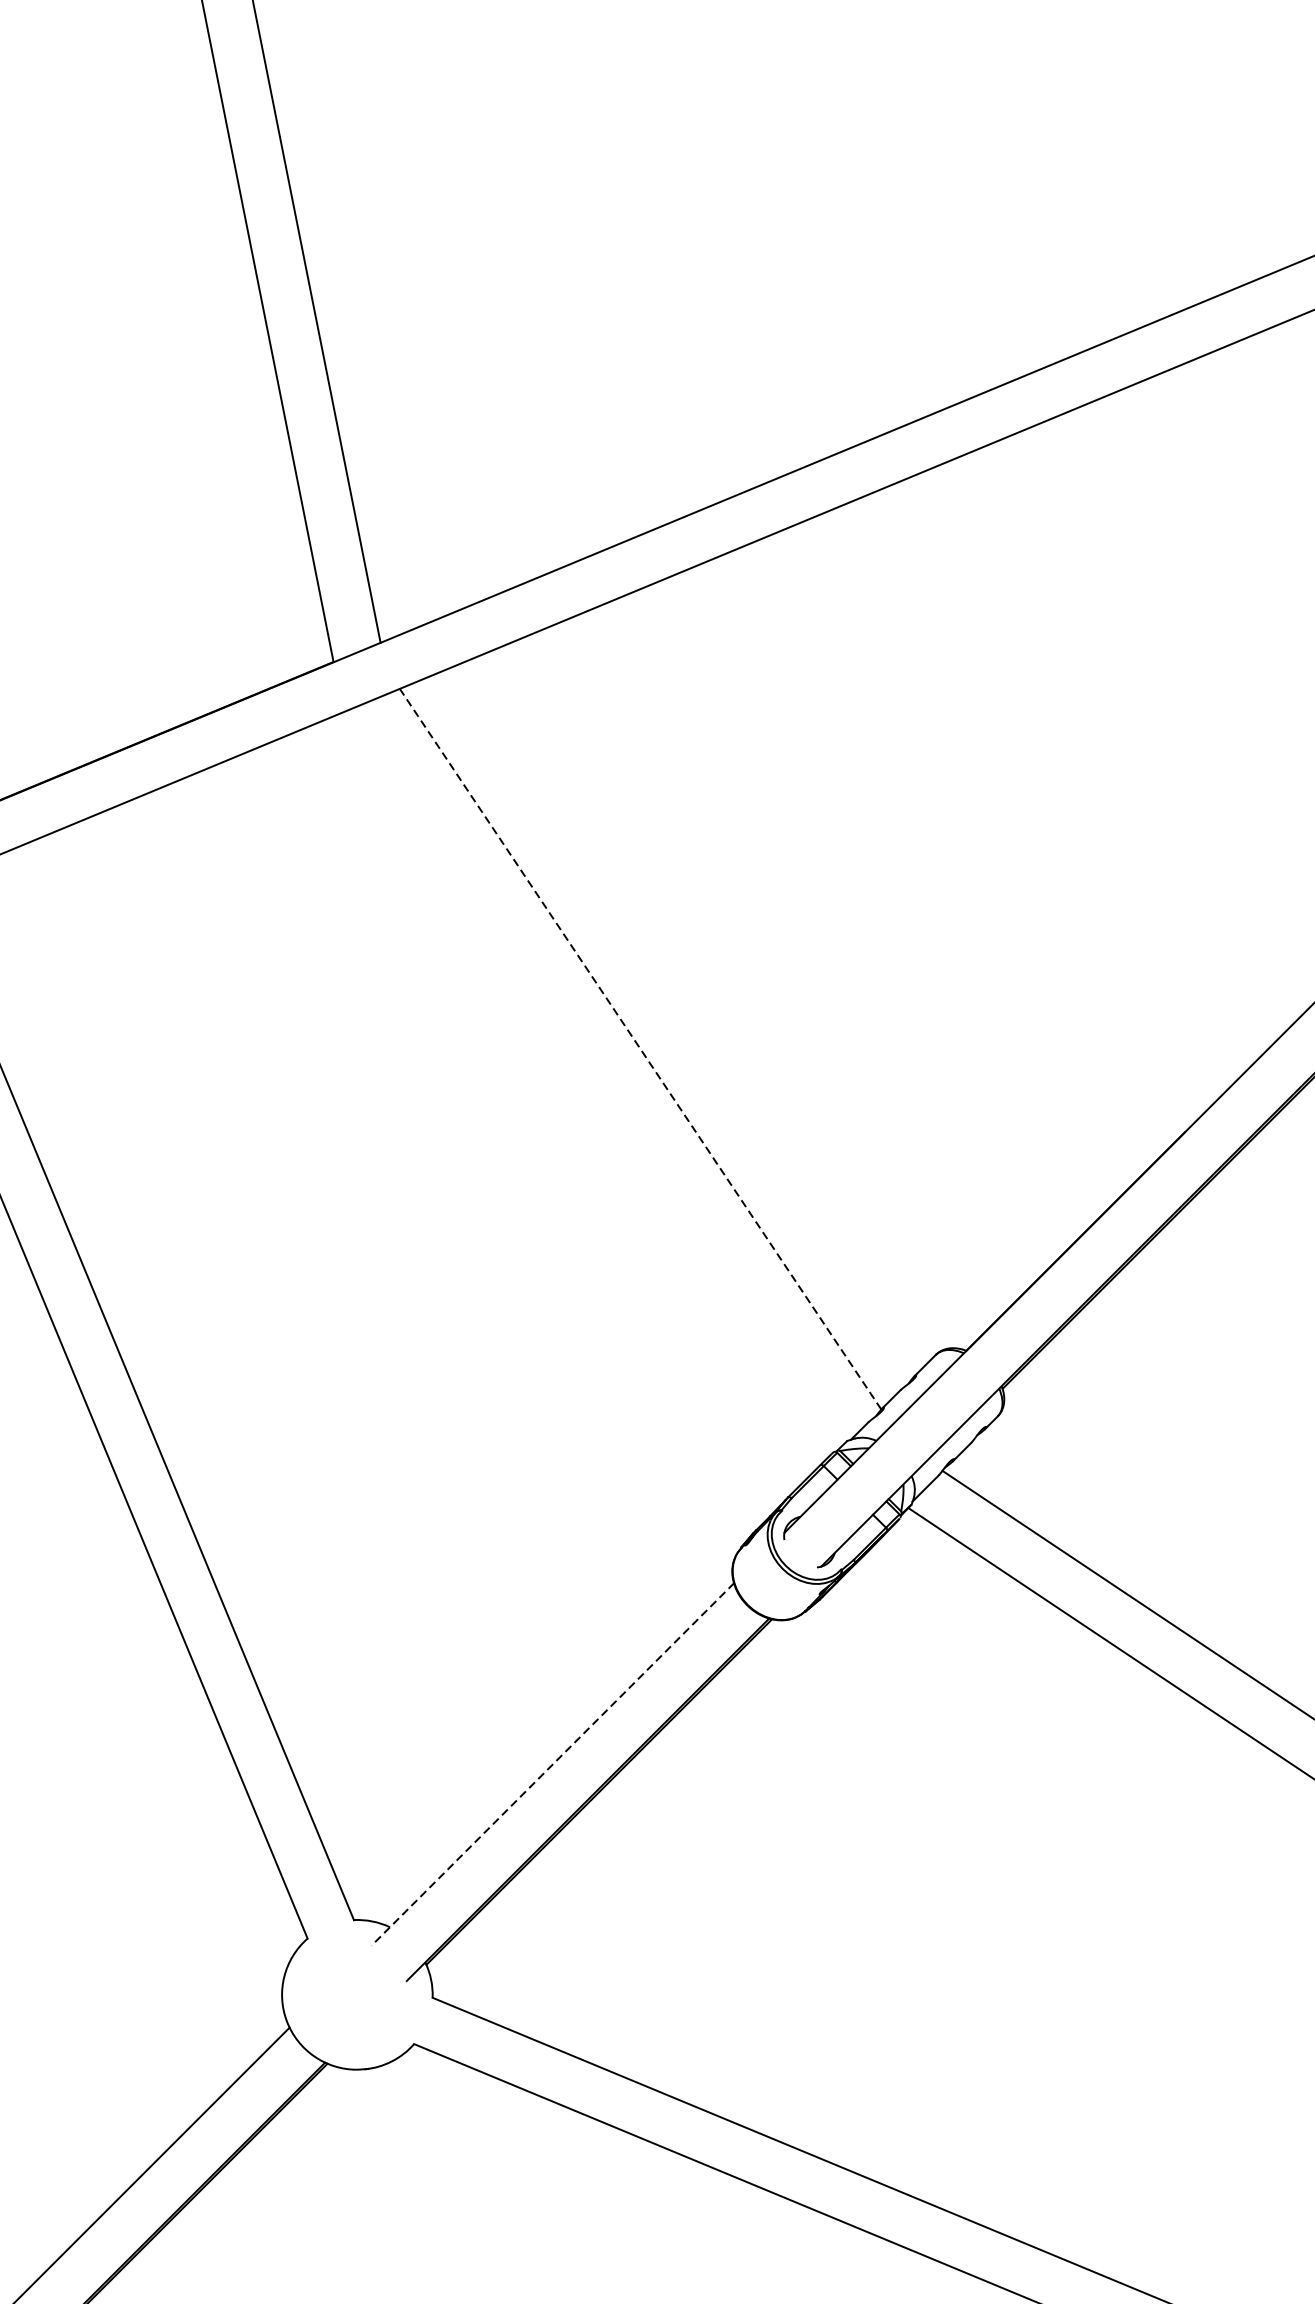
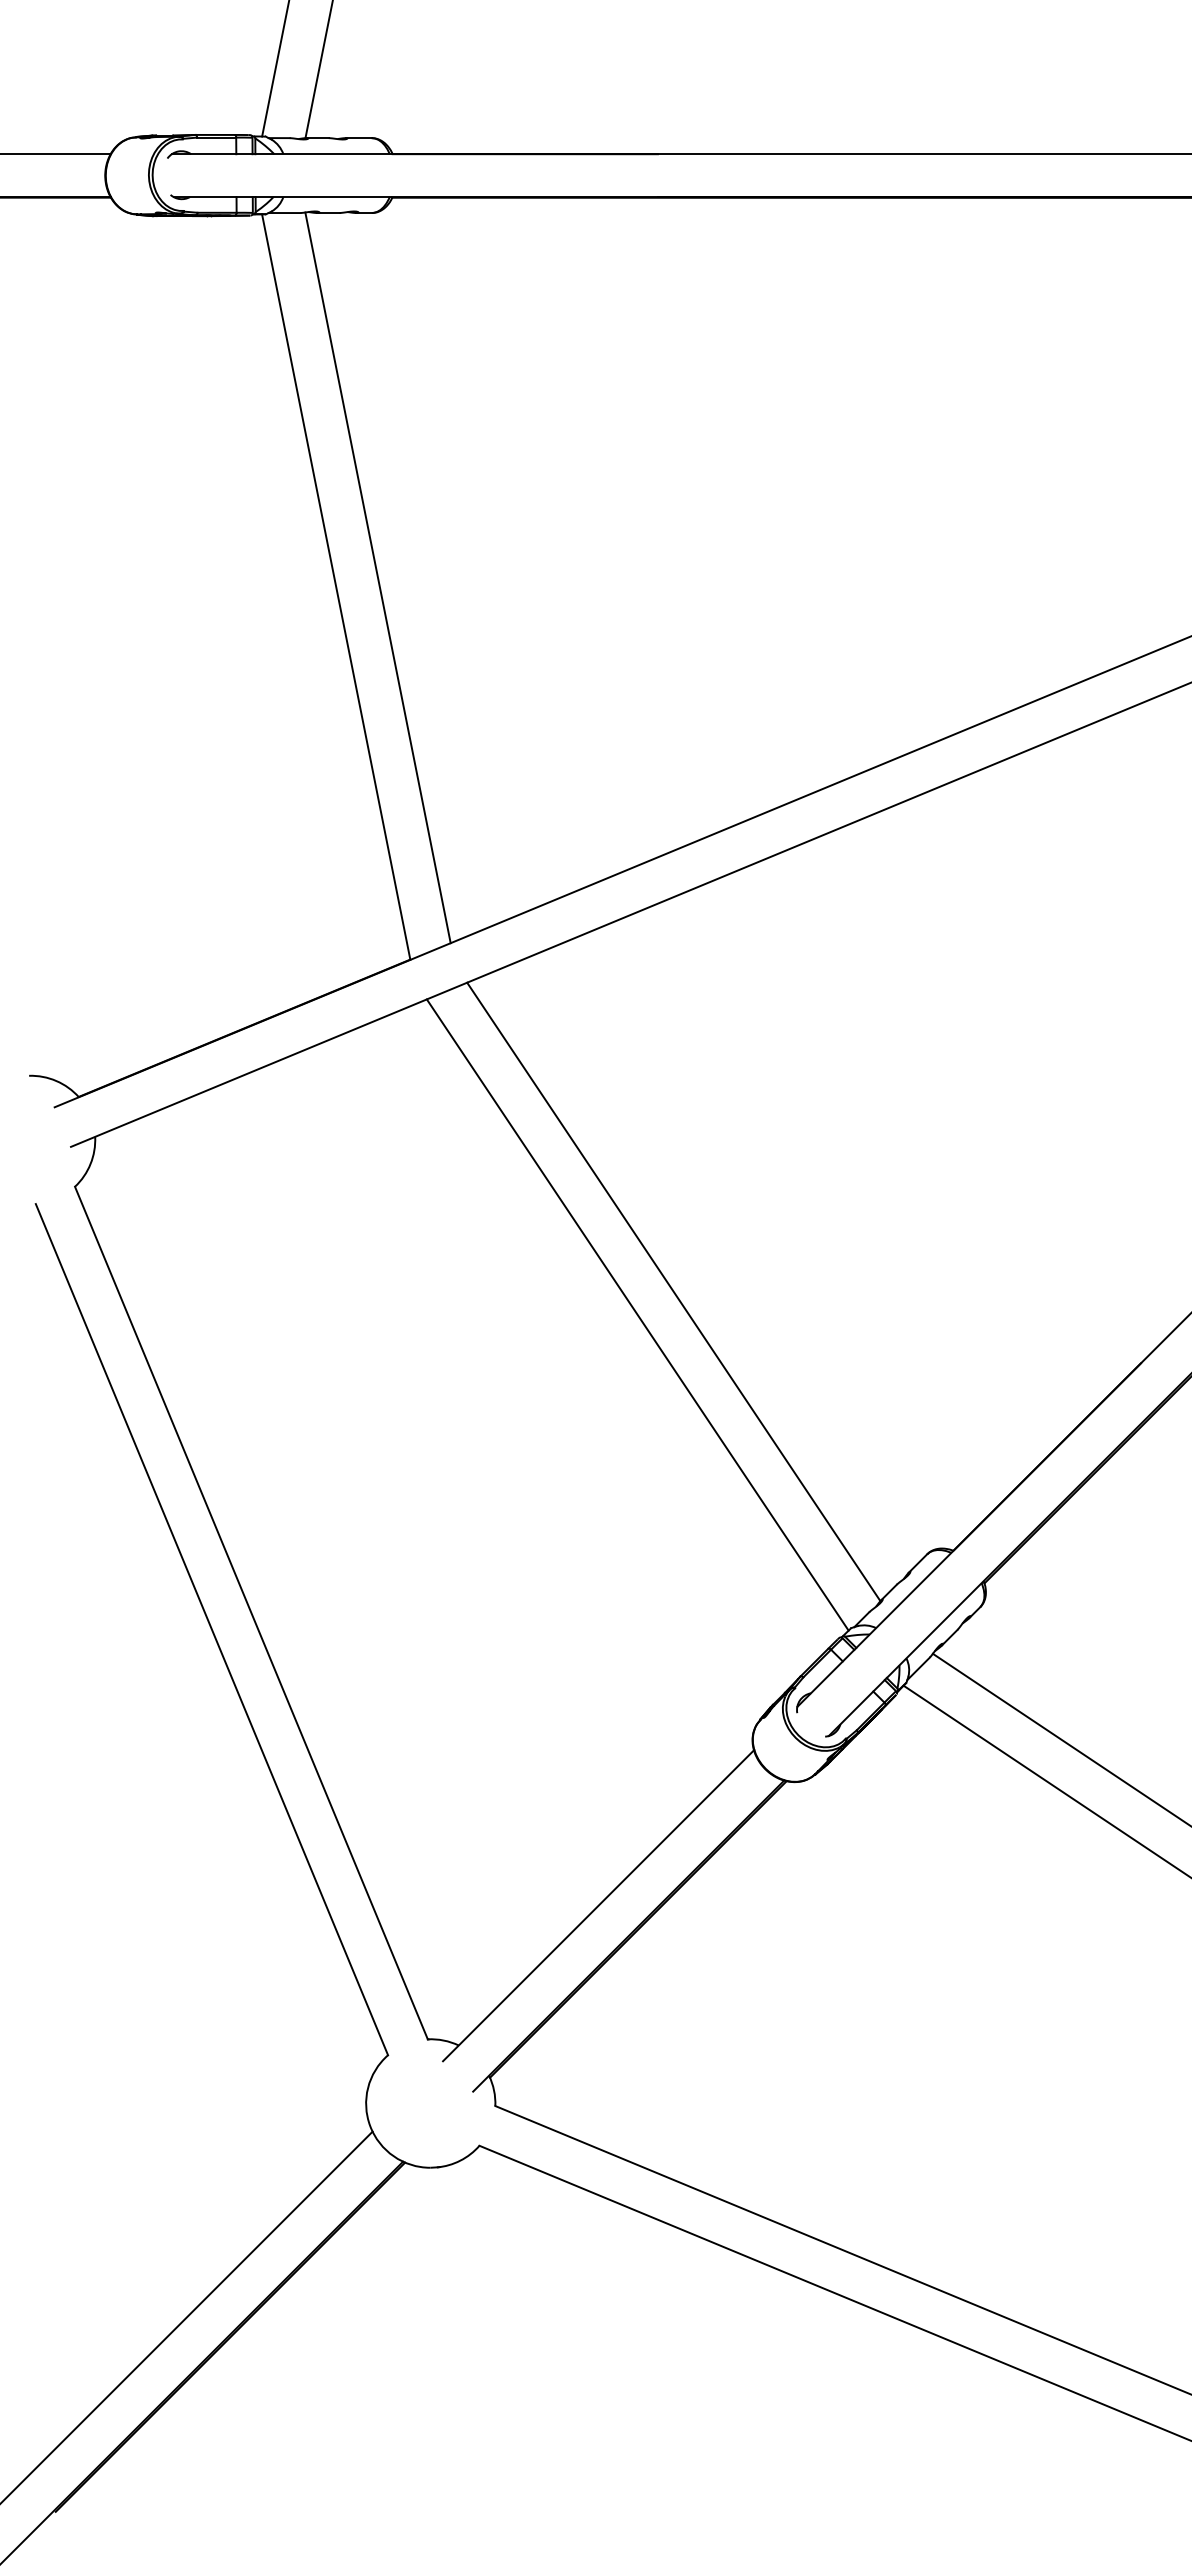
line: (640, 1048) -> (673, 1291), dashed -> solid
line: (598, 1075) -> (637, 1314), added
line: (552, 1764) -> (598, 1905), dashed -> solid

